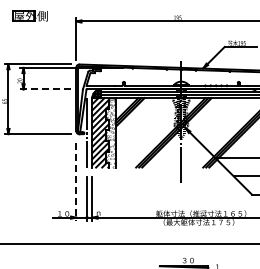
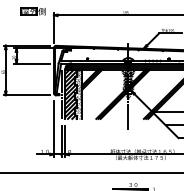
part: (29, 15) -> (32, 11), moved
line: (45, 89) -> (32, 63), dashed -> solid
line: (76, 182) -> (54, 129), dashed -> solid

